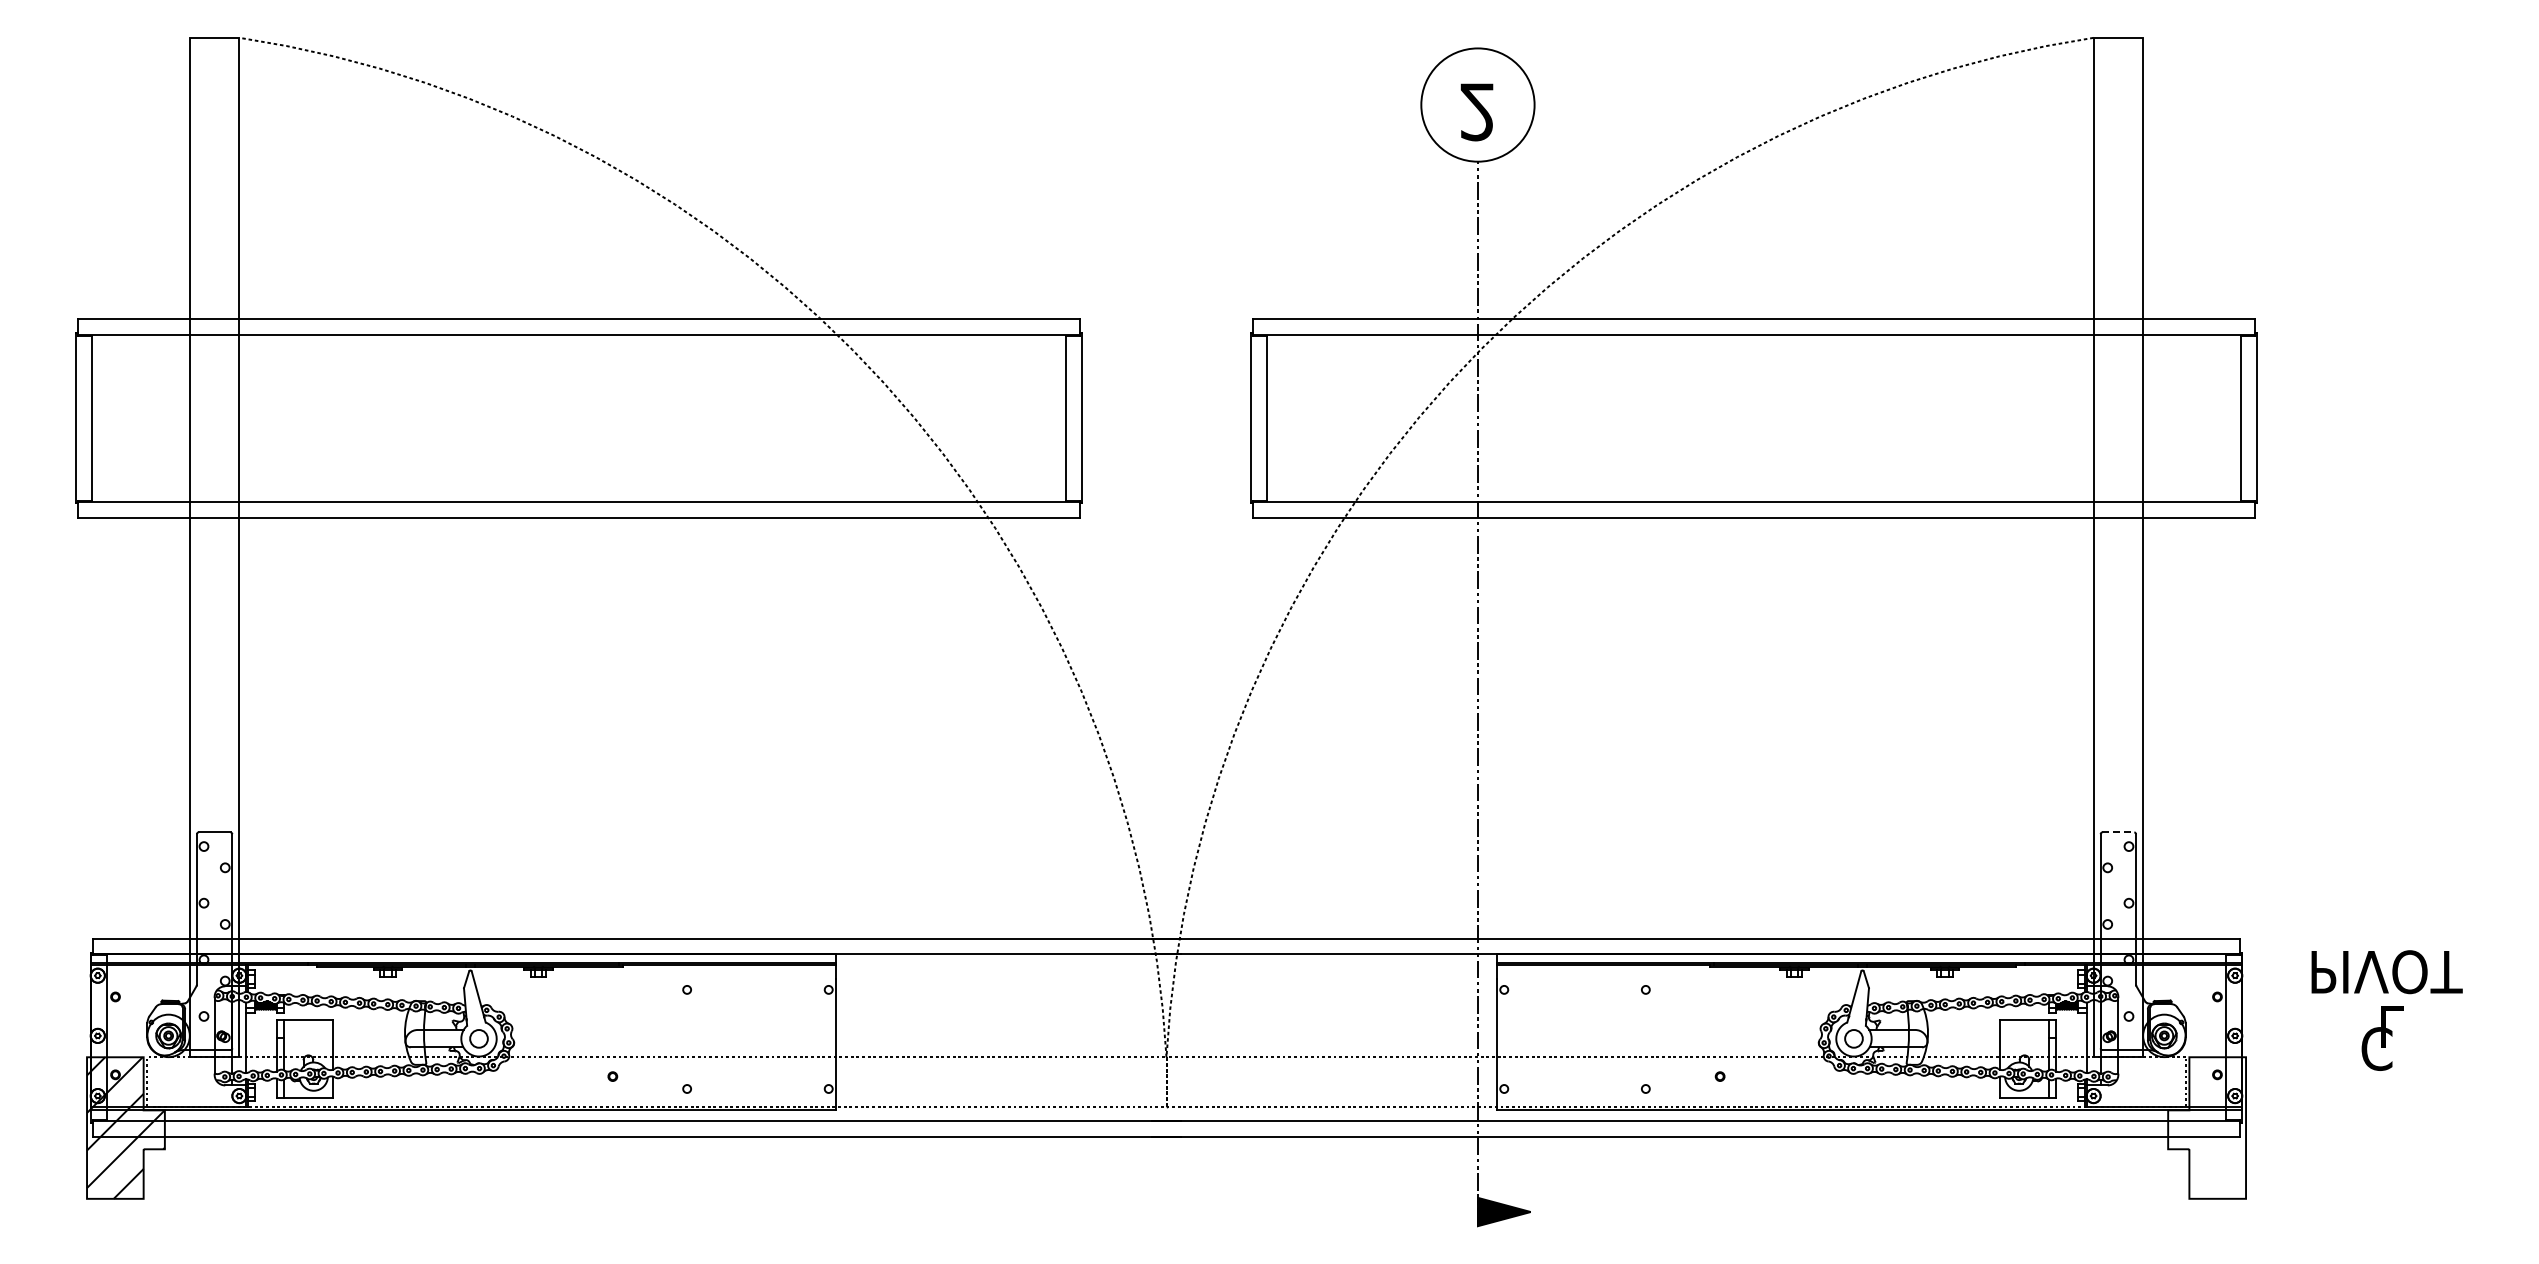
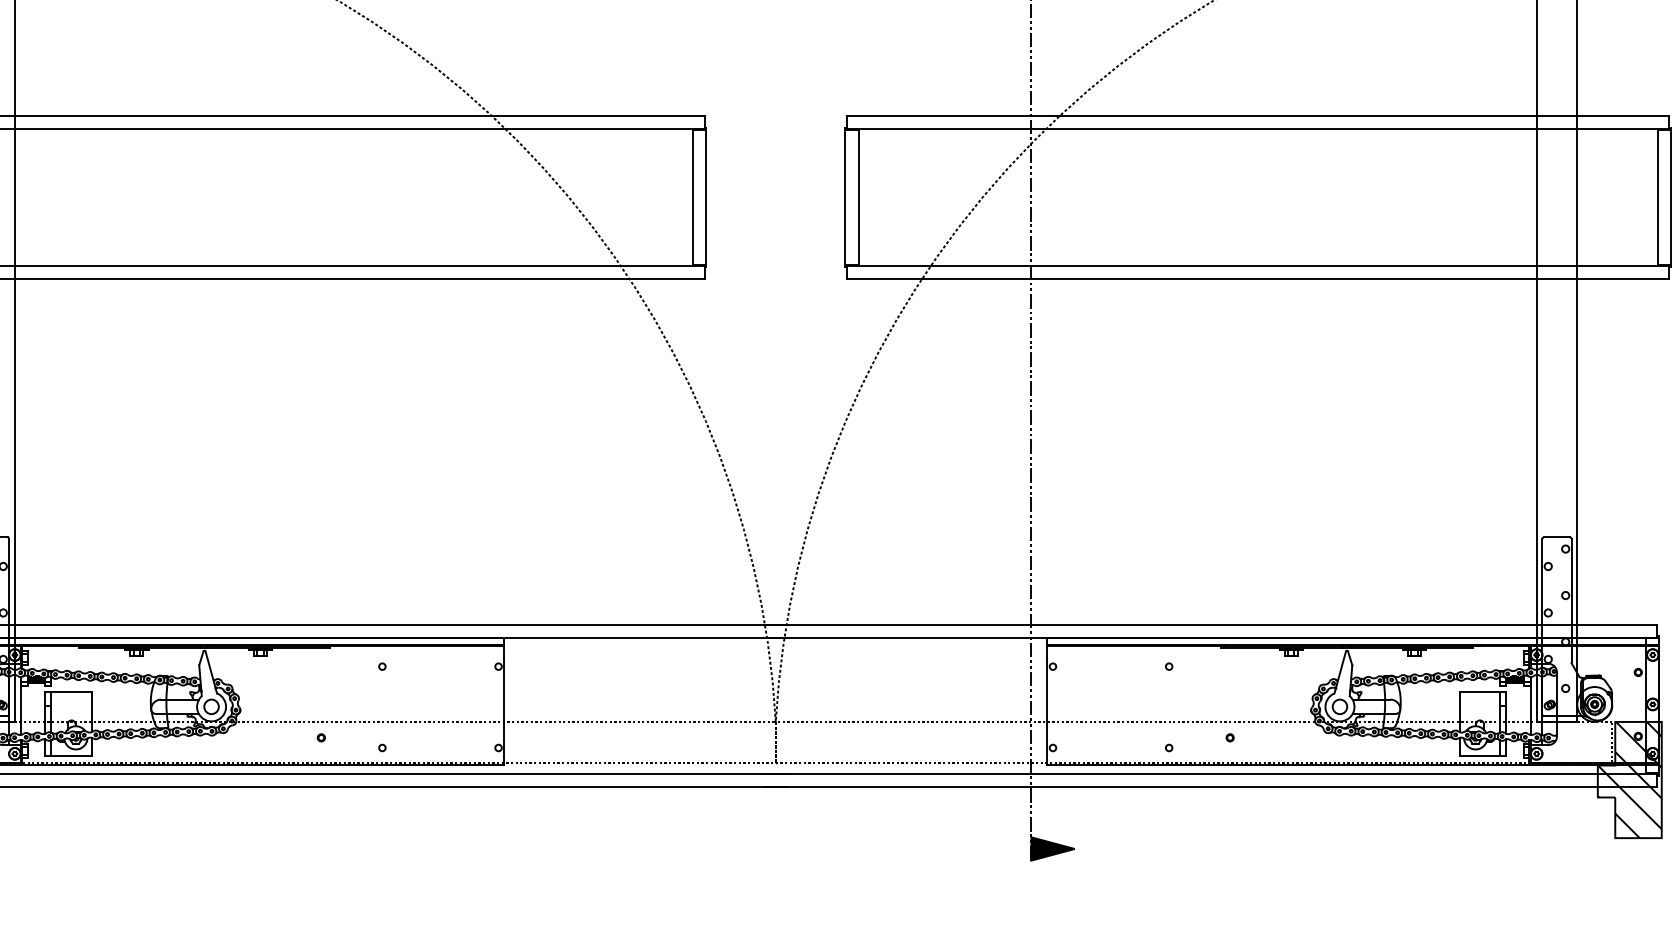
line: (2118, 832) -> (1557, 537), dashed -> solid
hatch: (2207, 1127) -> (1630, 779), added

